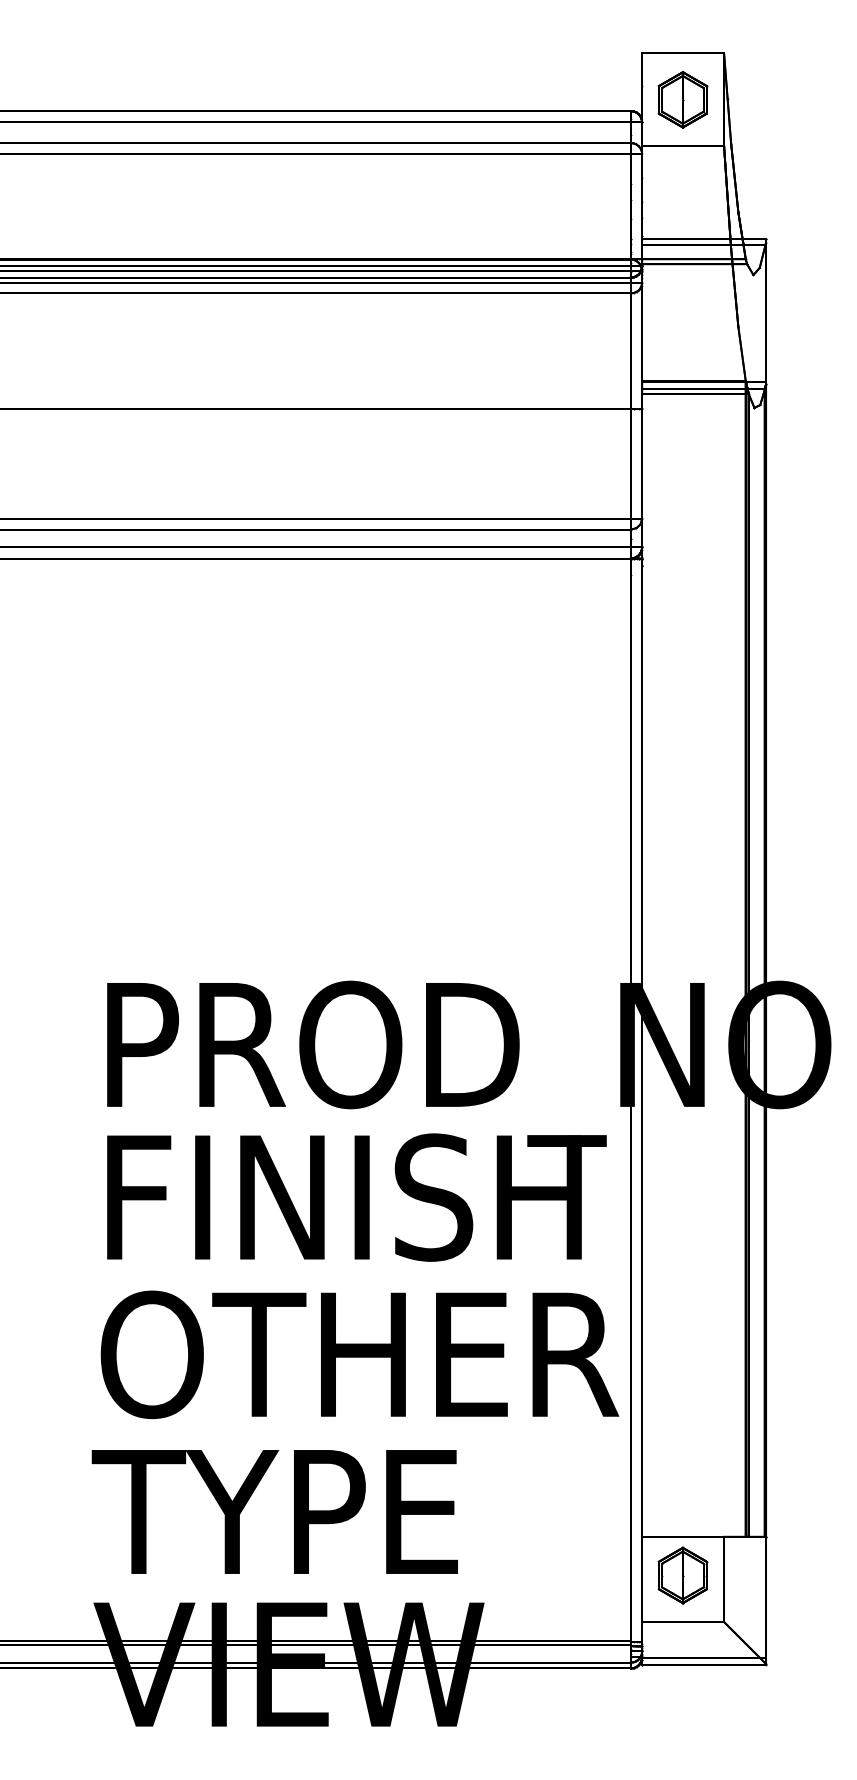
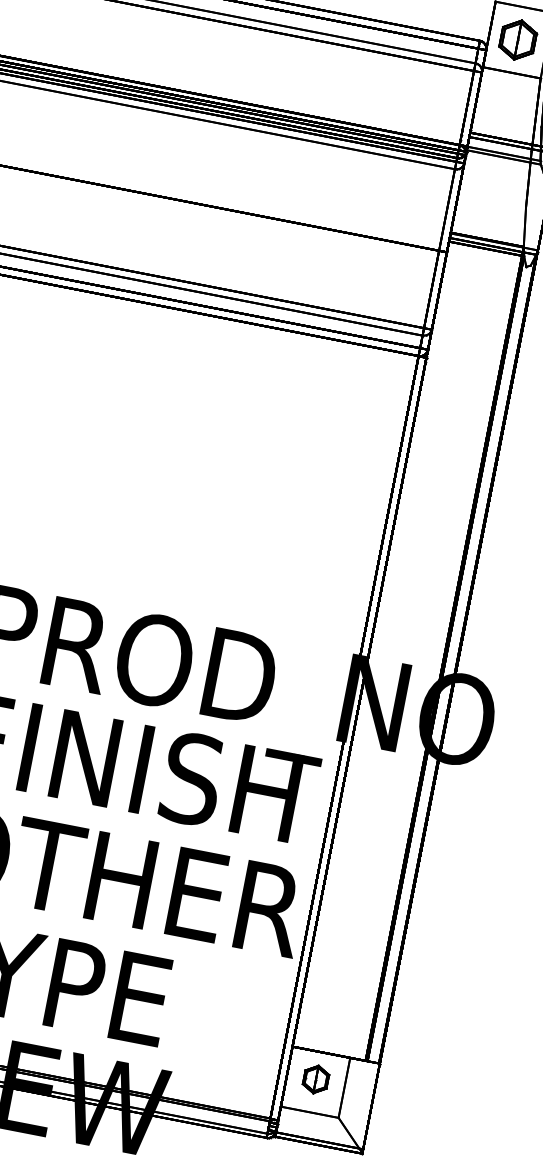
part: (682, 1575) -> (315, 1079), size x0.7

